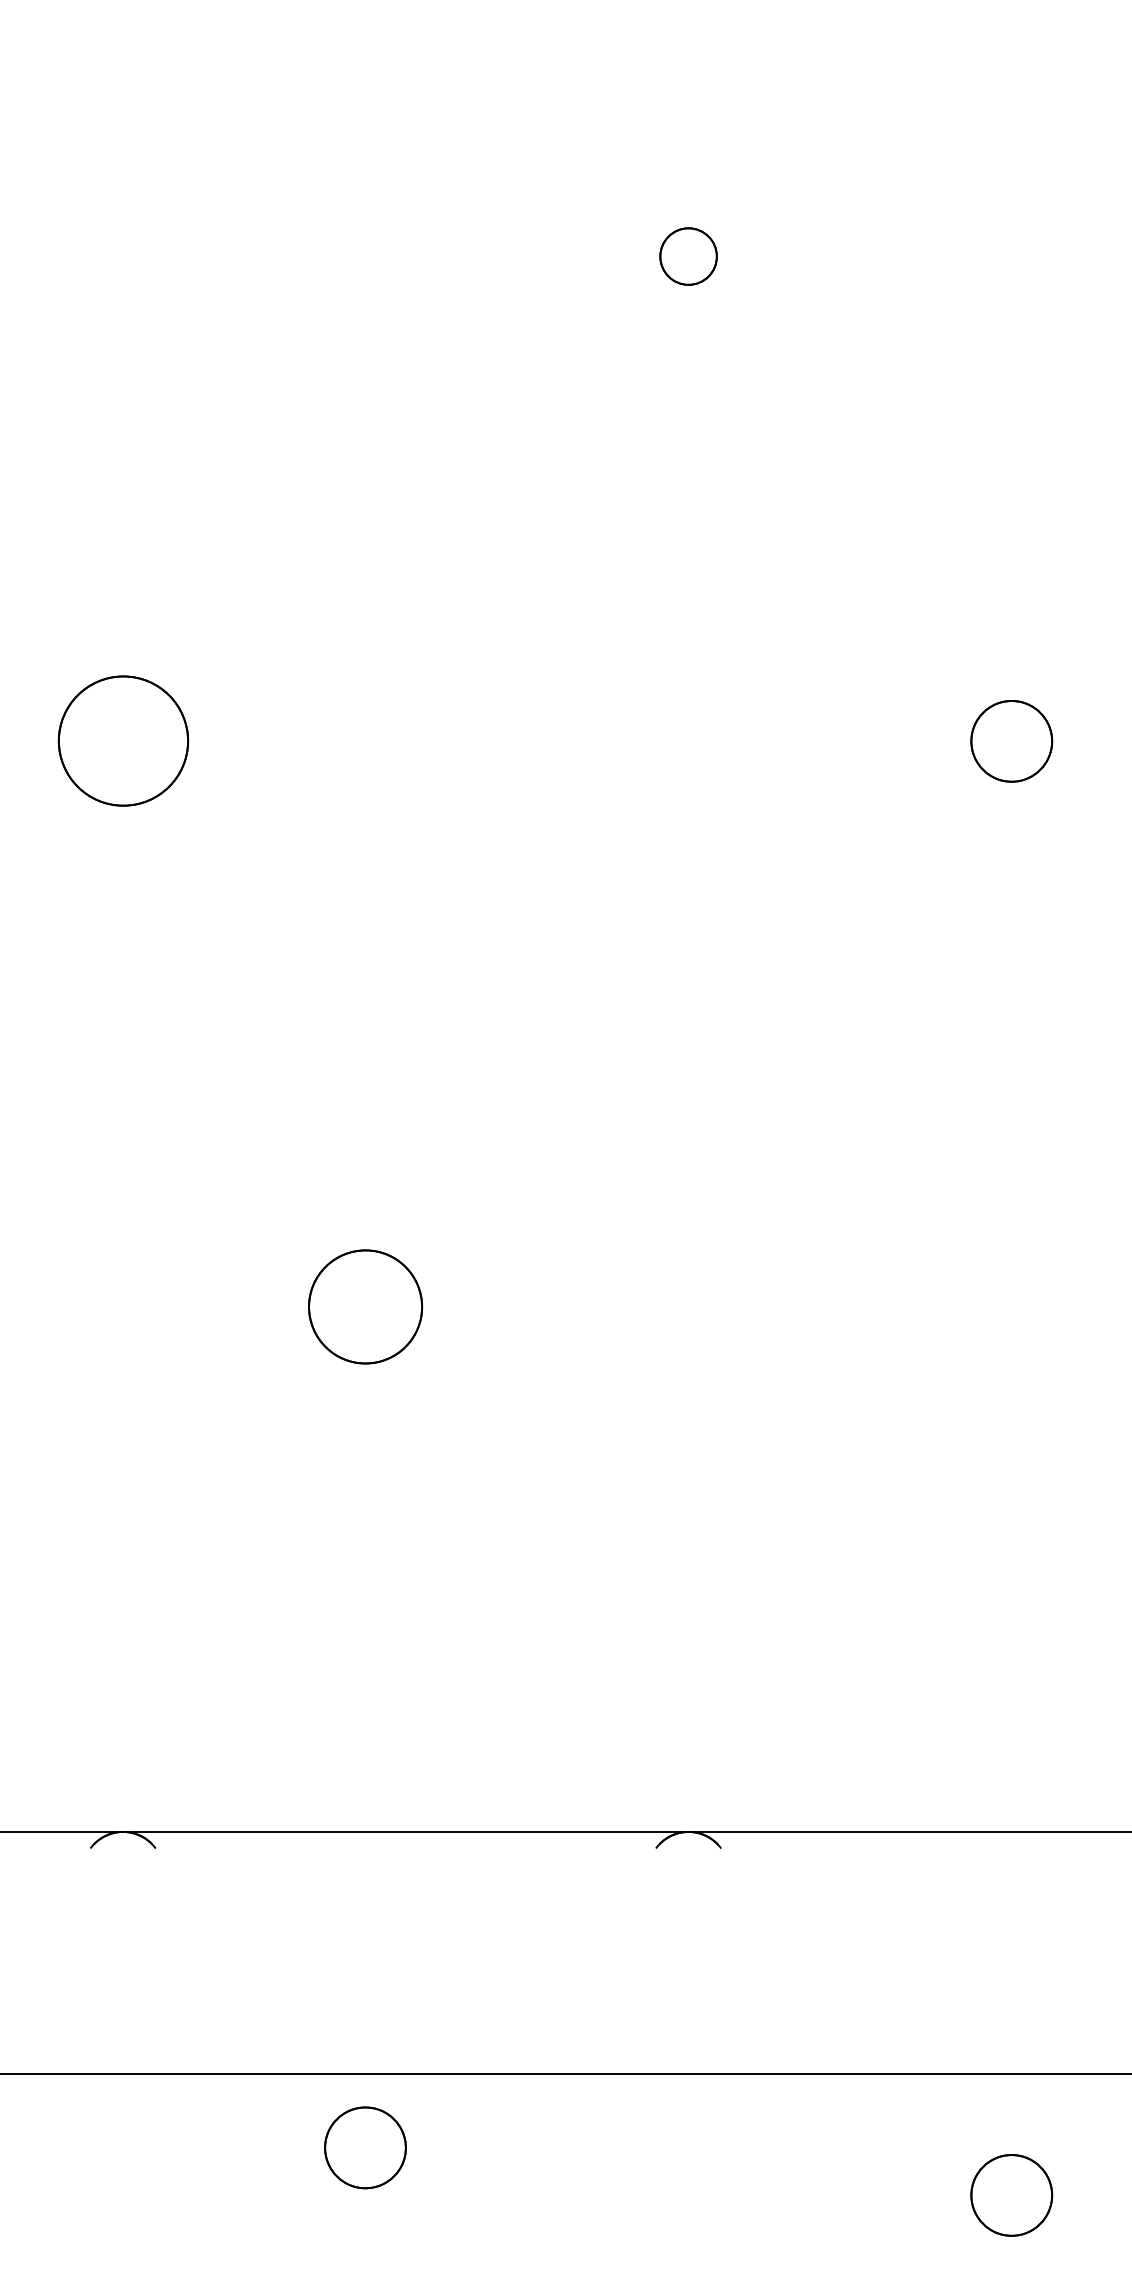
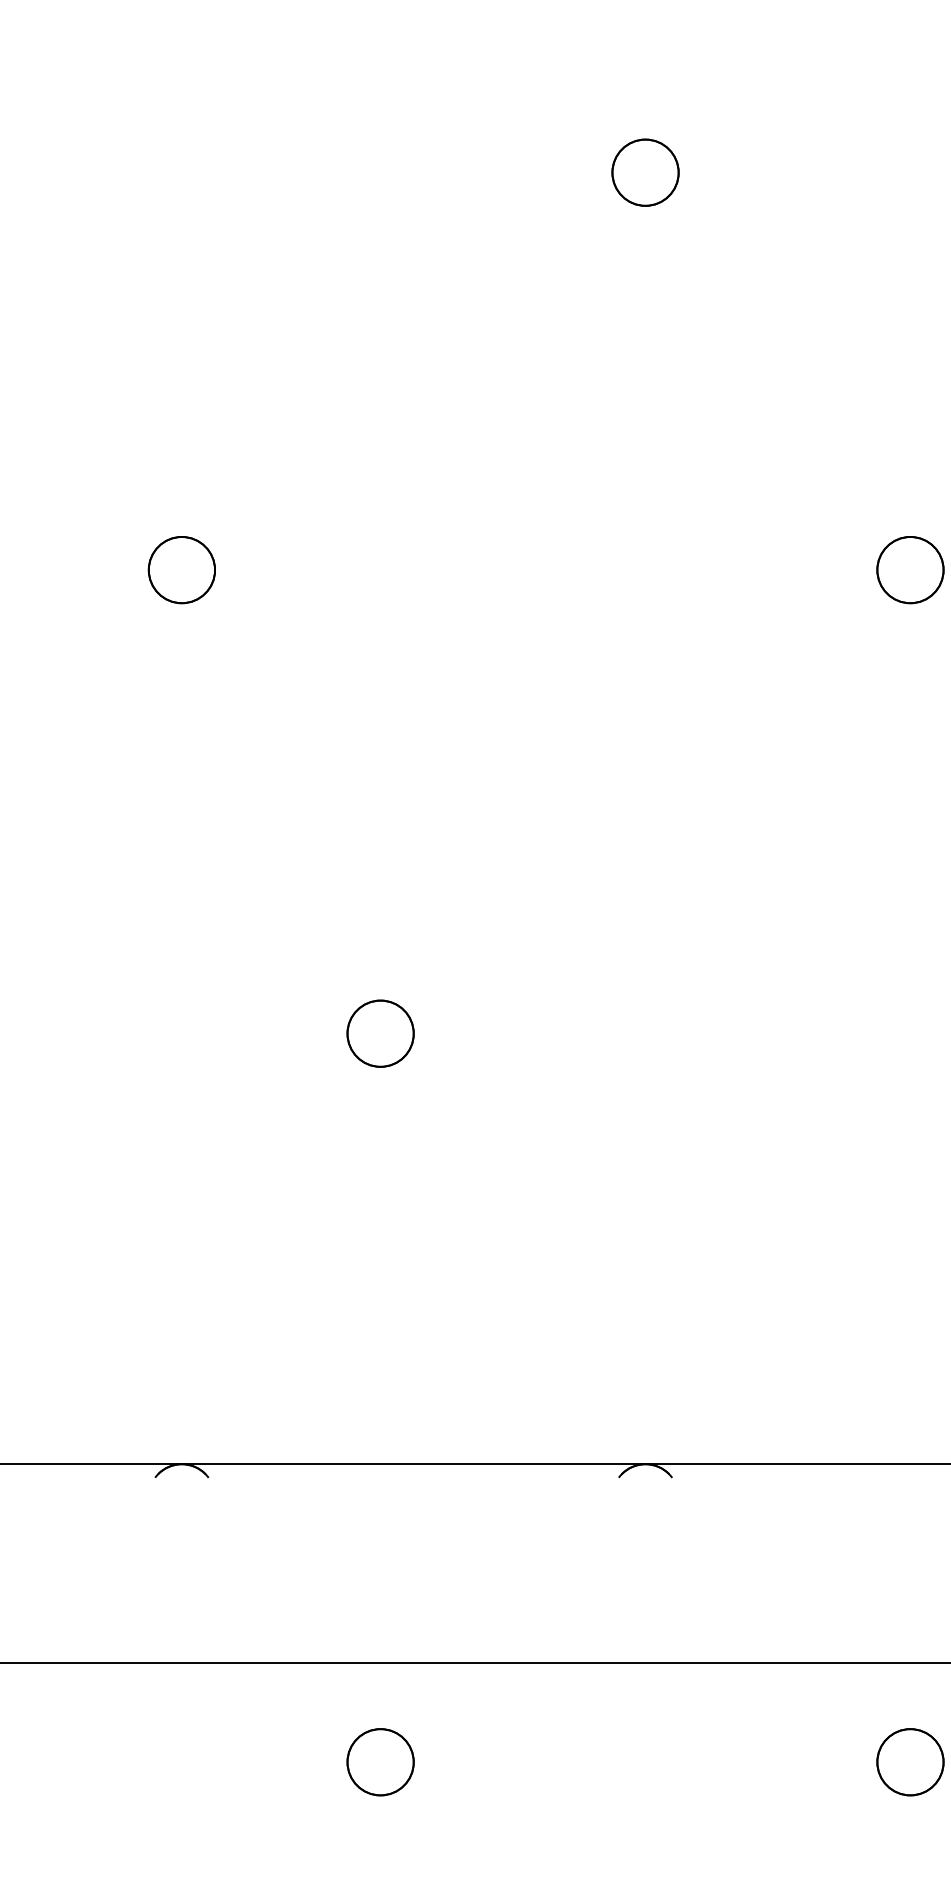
part: (688, 256) -> (645, 172), size x1.43
part: (122, 741) -> (181, 570), size x0.62
part: (365, 1306) -> (380, 1033), size x0.71
part: (365, 2148) -> (380, 1762), moved

